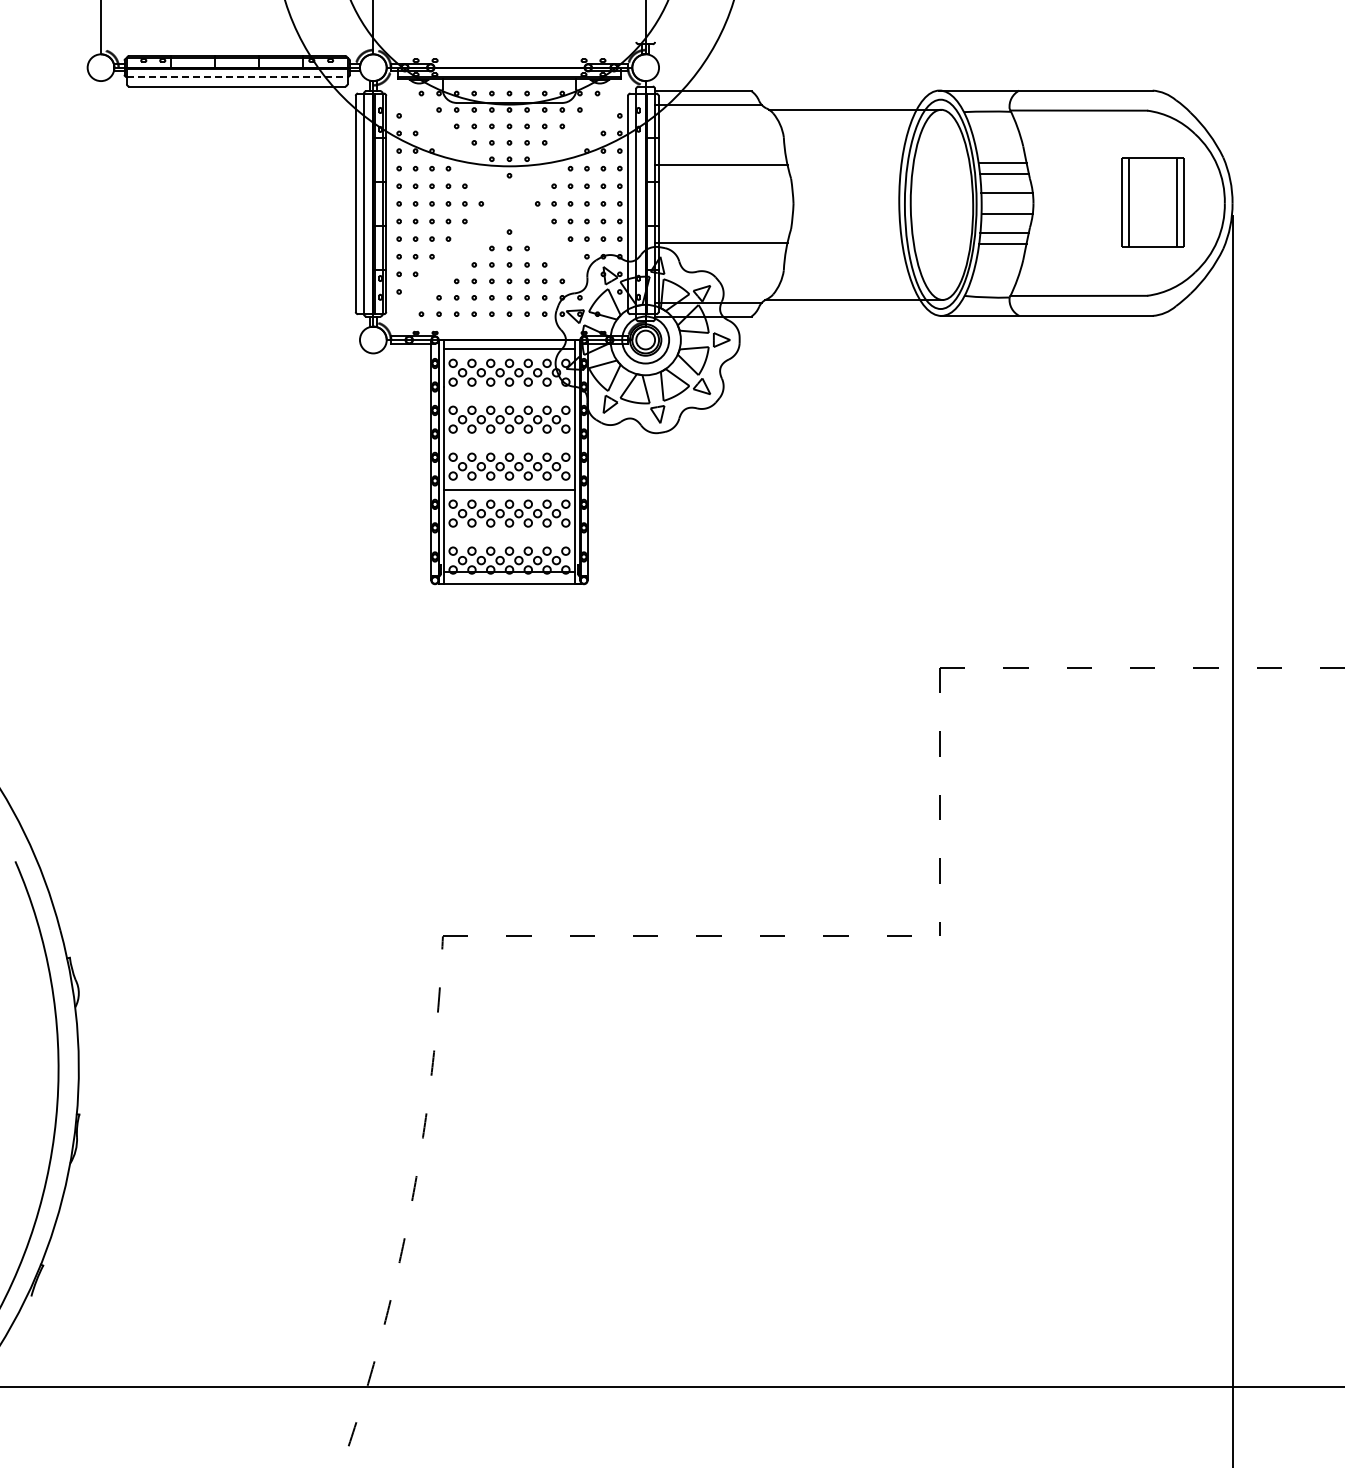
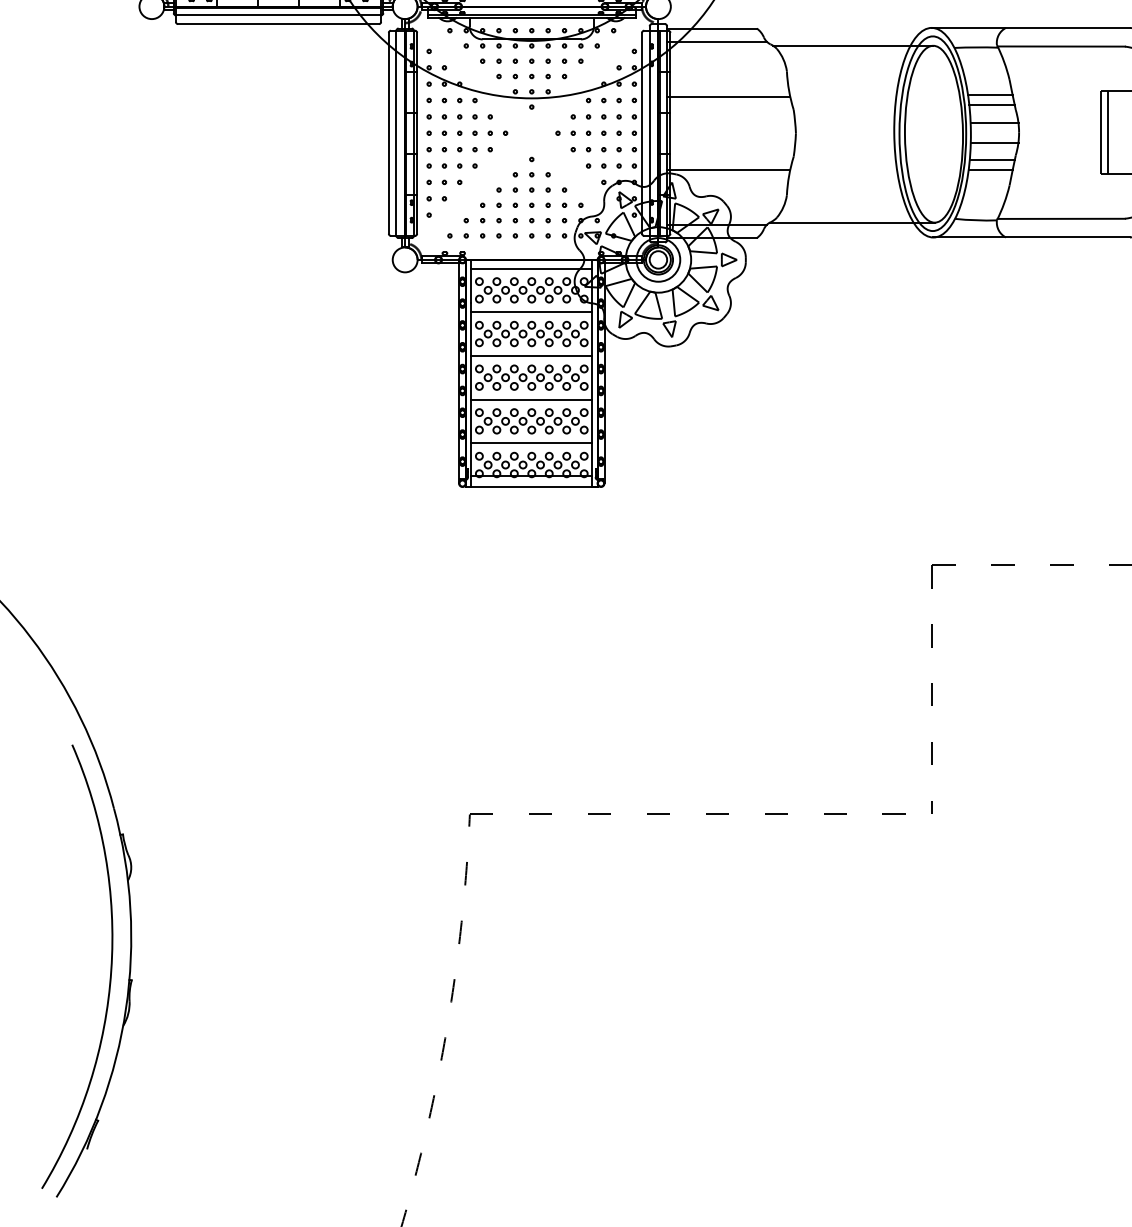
line: (237, 77) -> (278, 15), dashed -> solid
line: (509, 396) -> (531, 312), added
line: (509, 443) -> (531, 356), added
line: (509, 537) -> (531, 443), added

